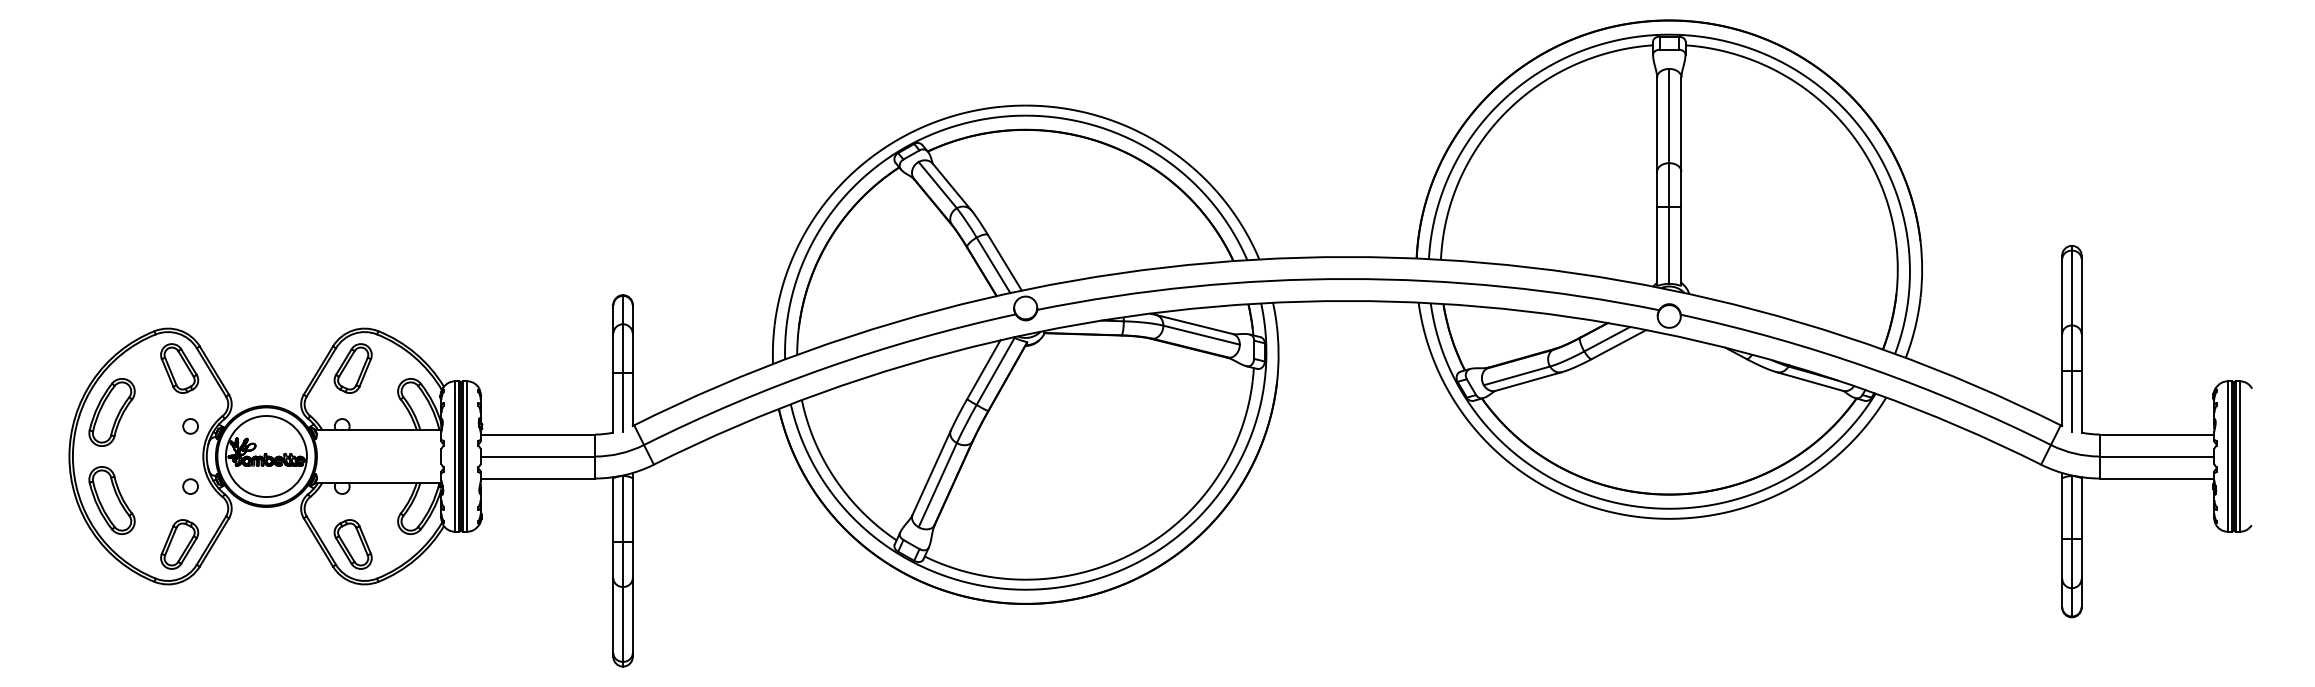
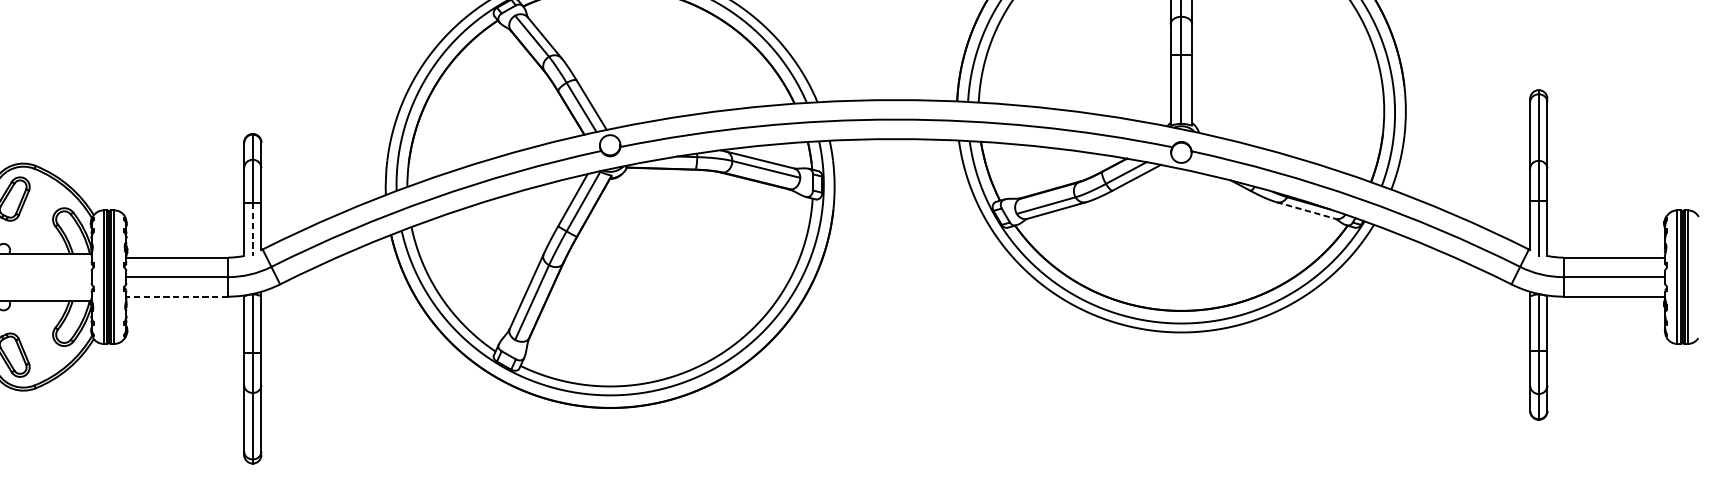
line: (1810, 381) -> (1306, 210), solid -> dashed
line: (623, 402) -> (253, 229), solid -> dashed
line: (537, 478) -> (176, 296), solid -> dashed

